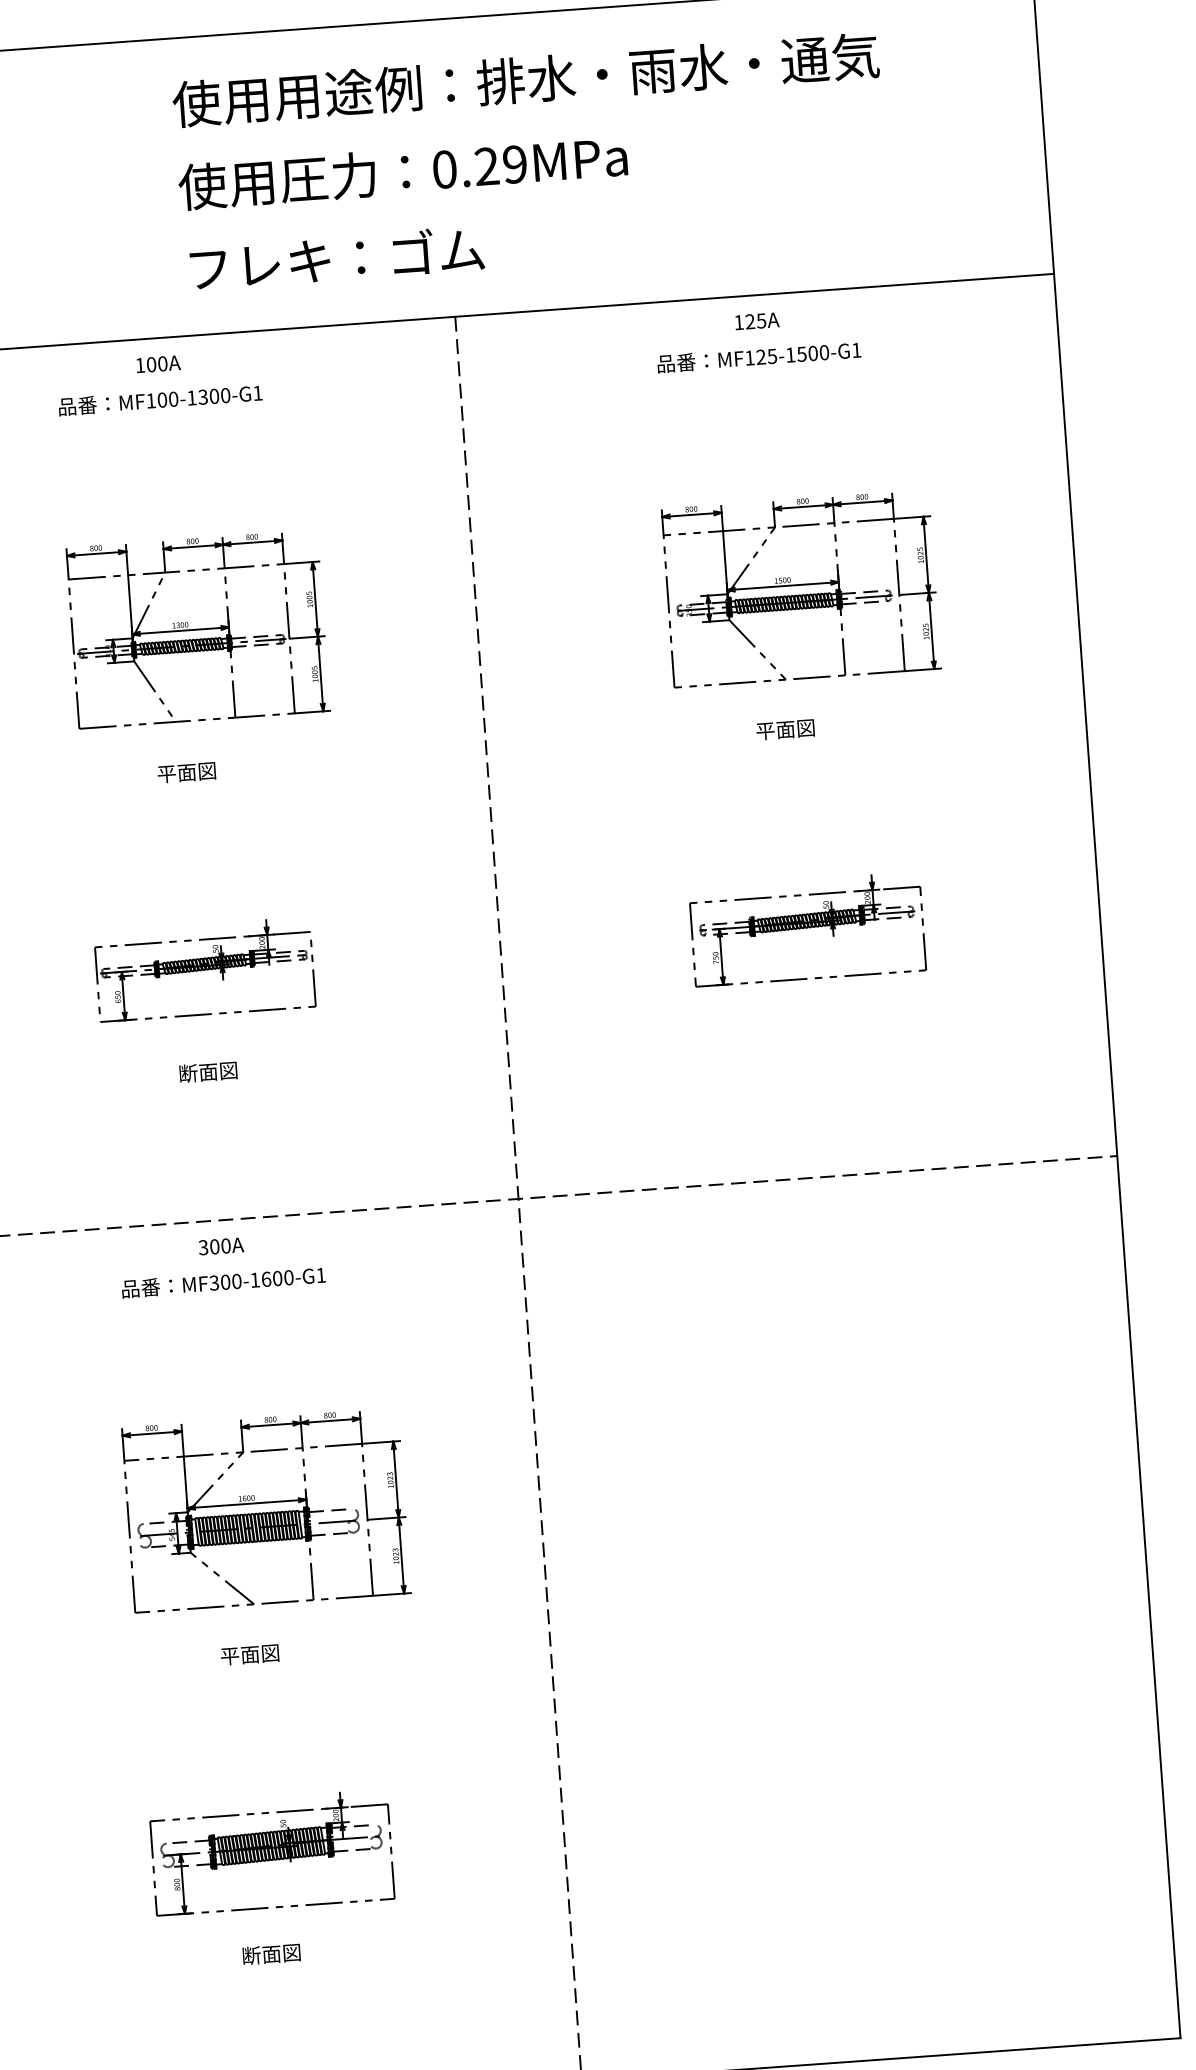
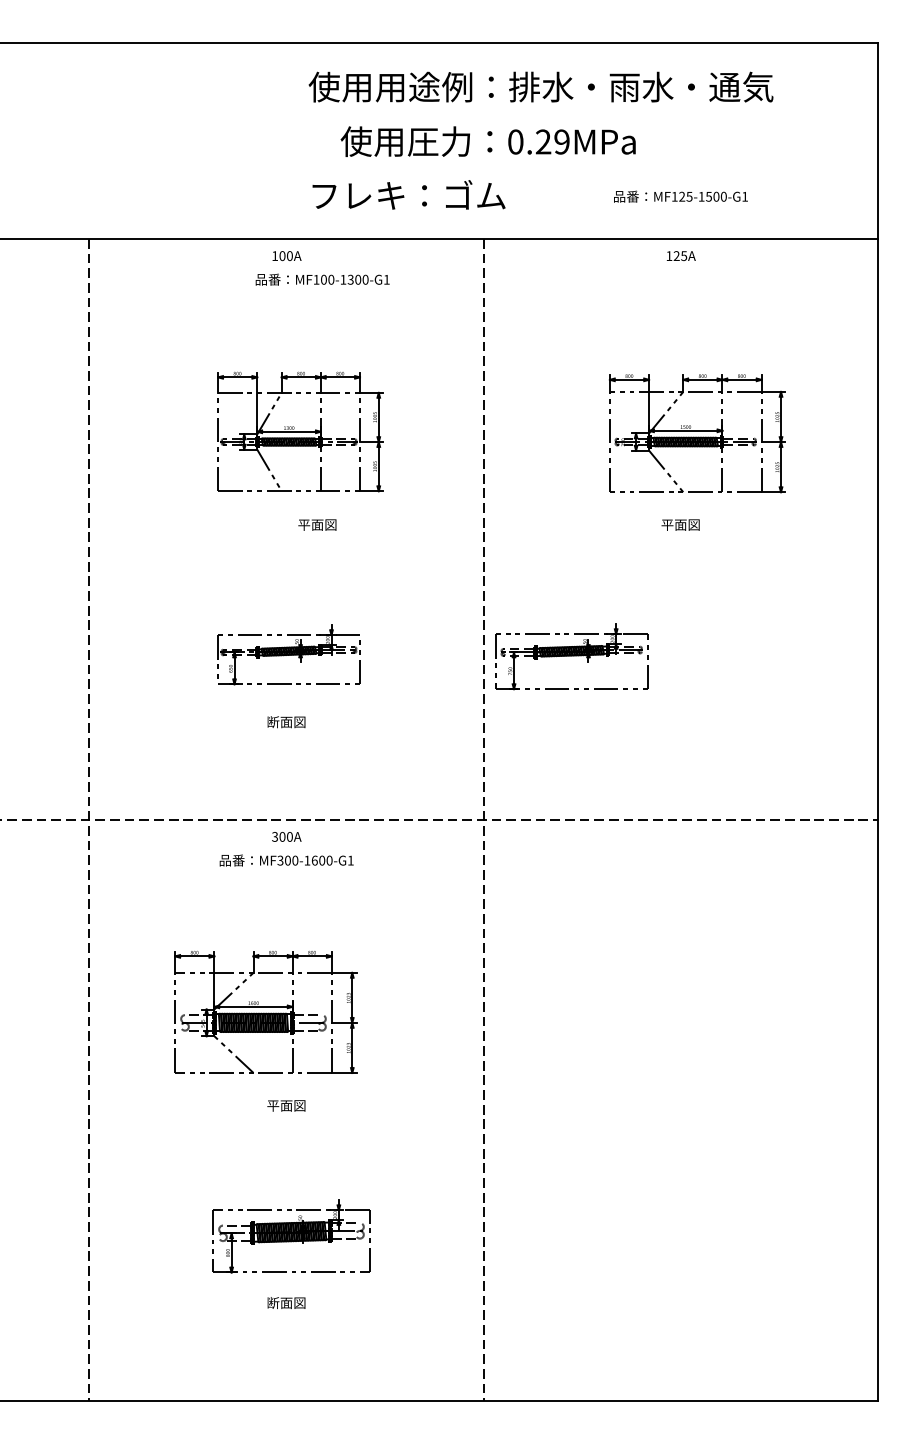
text: (401, 171) -> (487, 141), moved
text: (758, 356) -> (680, 196), moved
text: (160, 399) -> (322, 279), moved
text: (186, 771) -> (317, 524), moved
part: (807, 928) -> (571, 656), moved
part: (265, 1511) -> (265, 1012), moved

